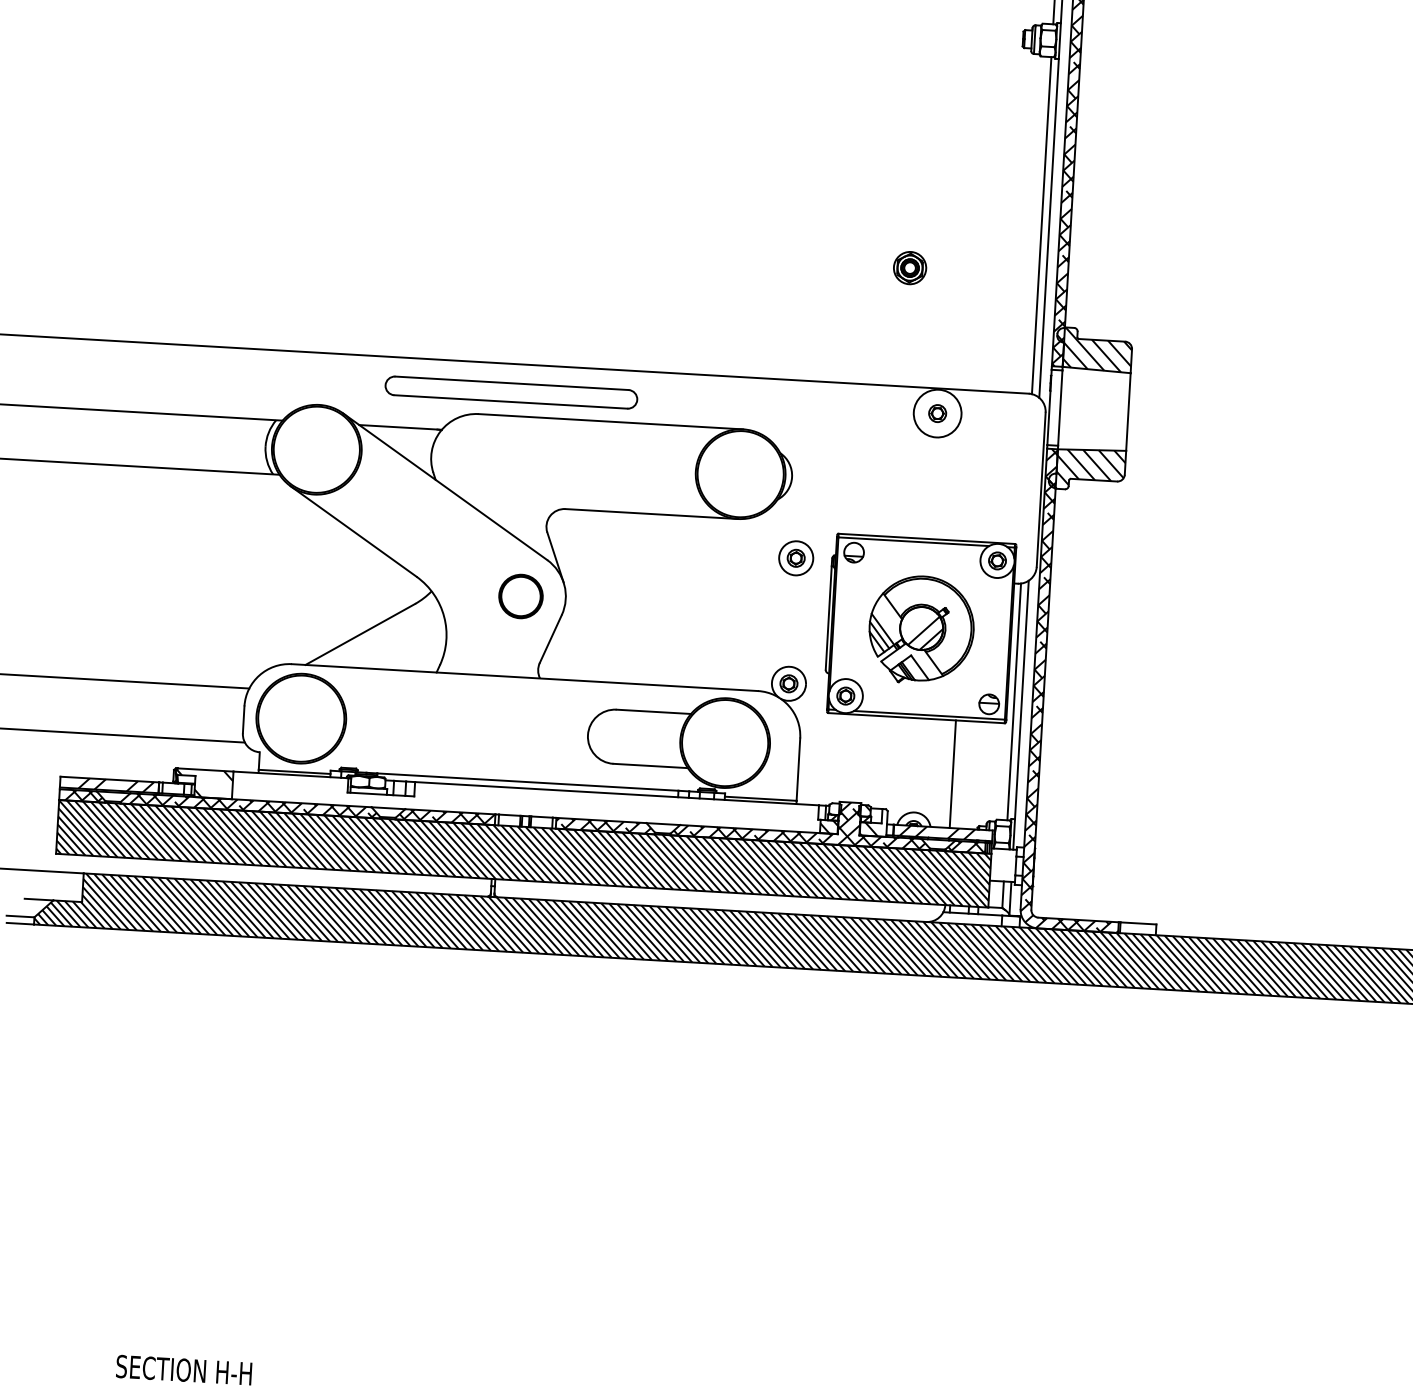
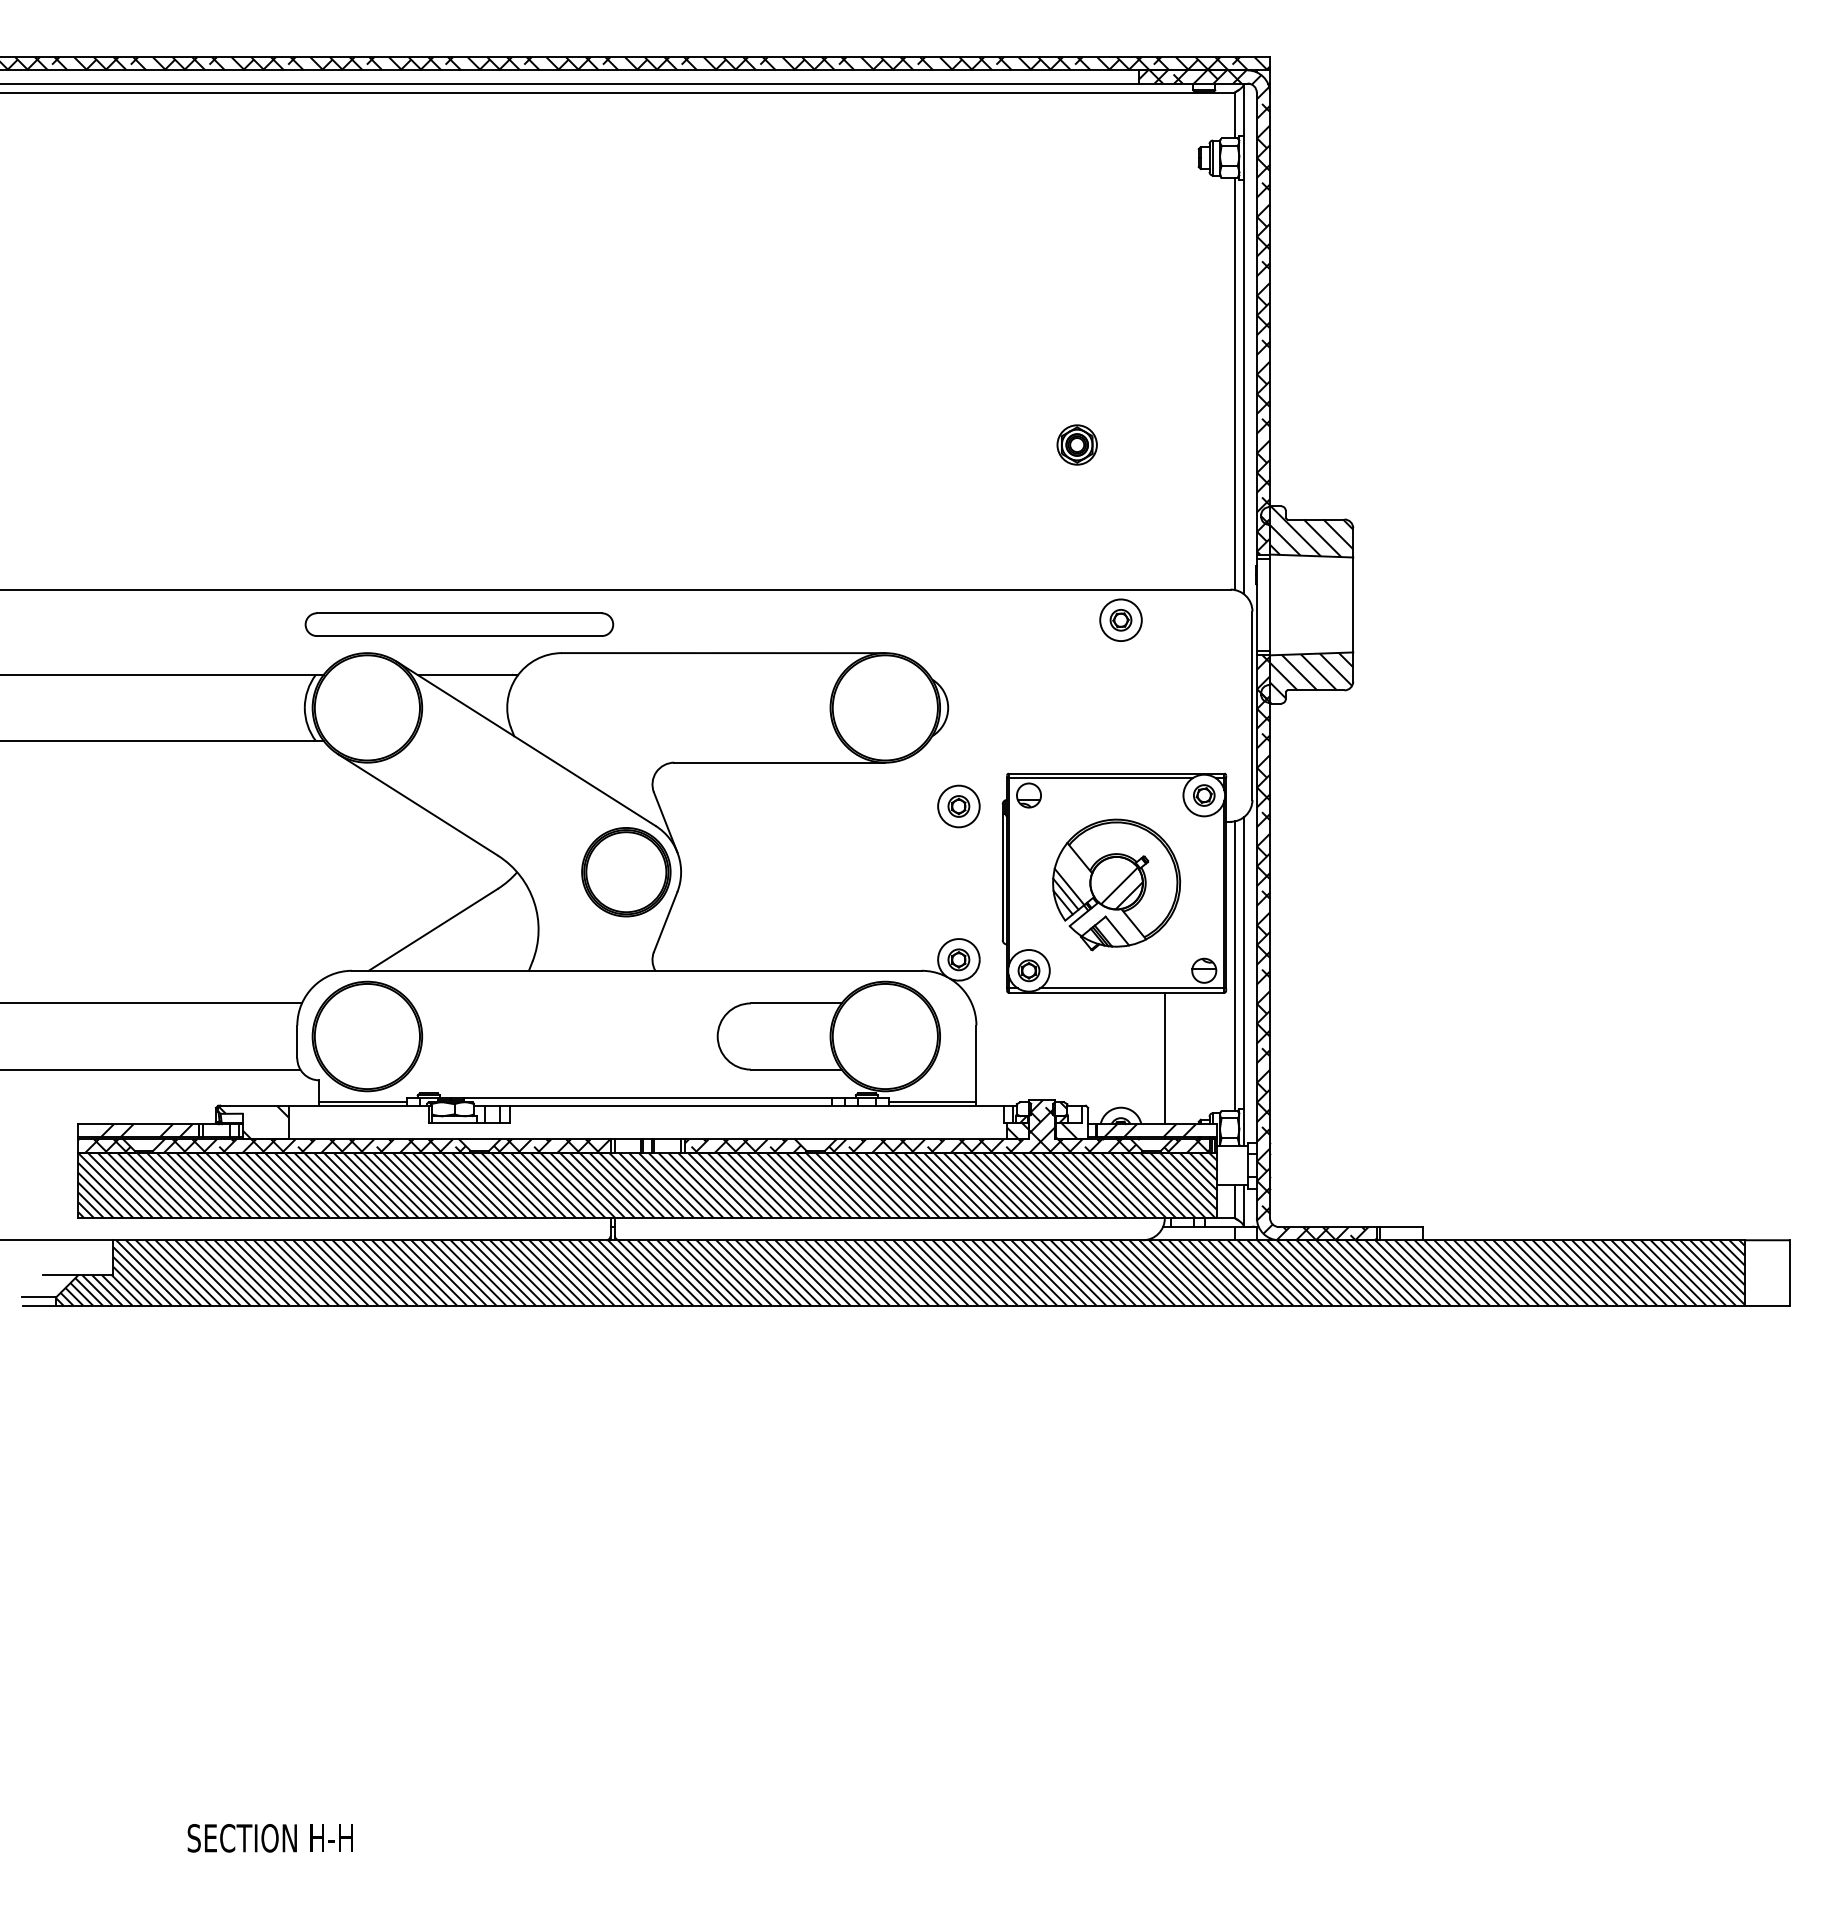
part: (511, 392) -> (459, 624), moved
circle: (937, 413) -> (1120, 620), size x0.71
part: (521, 596) -> (626, 872), size x1.67

